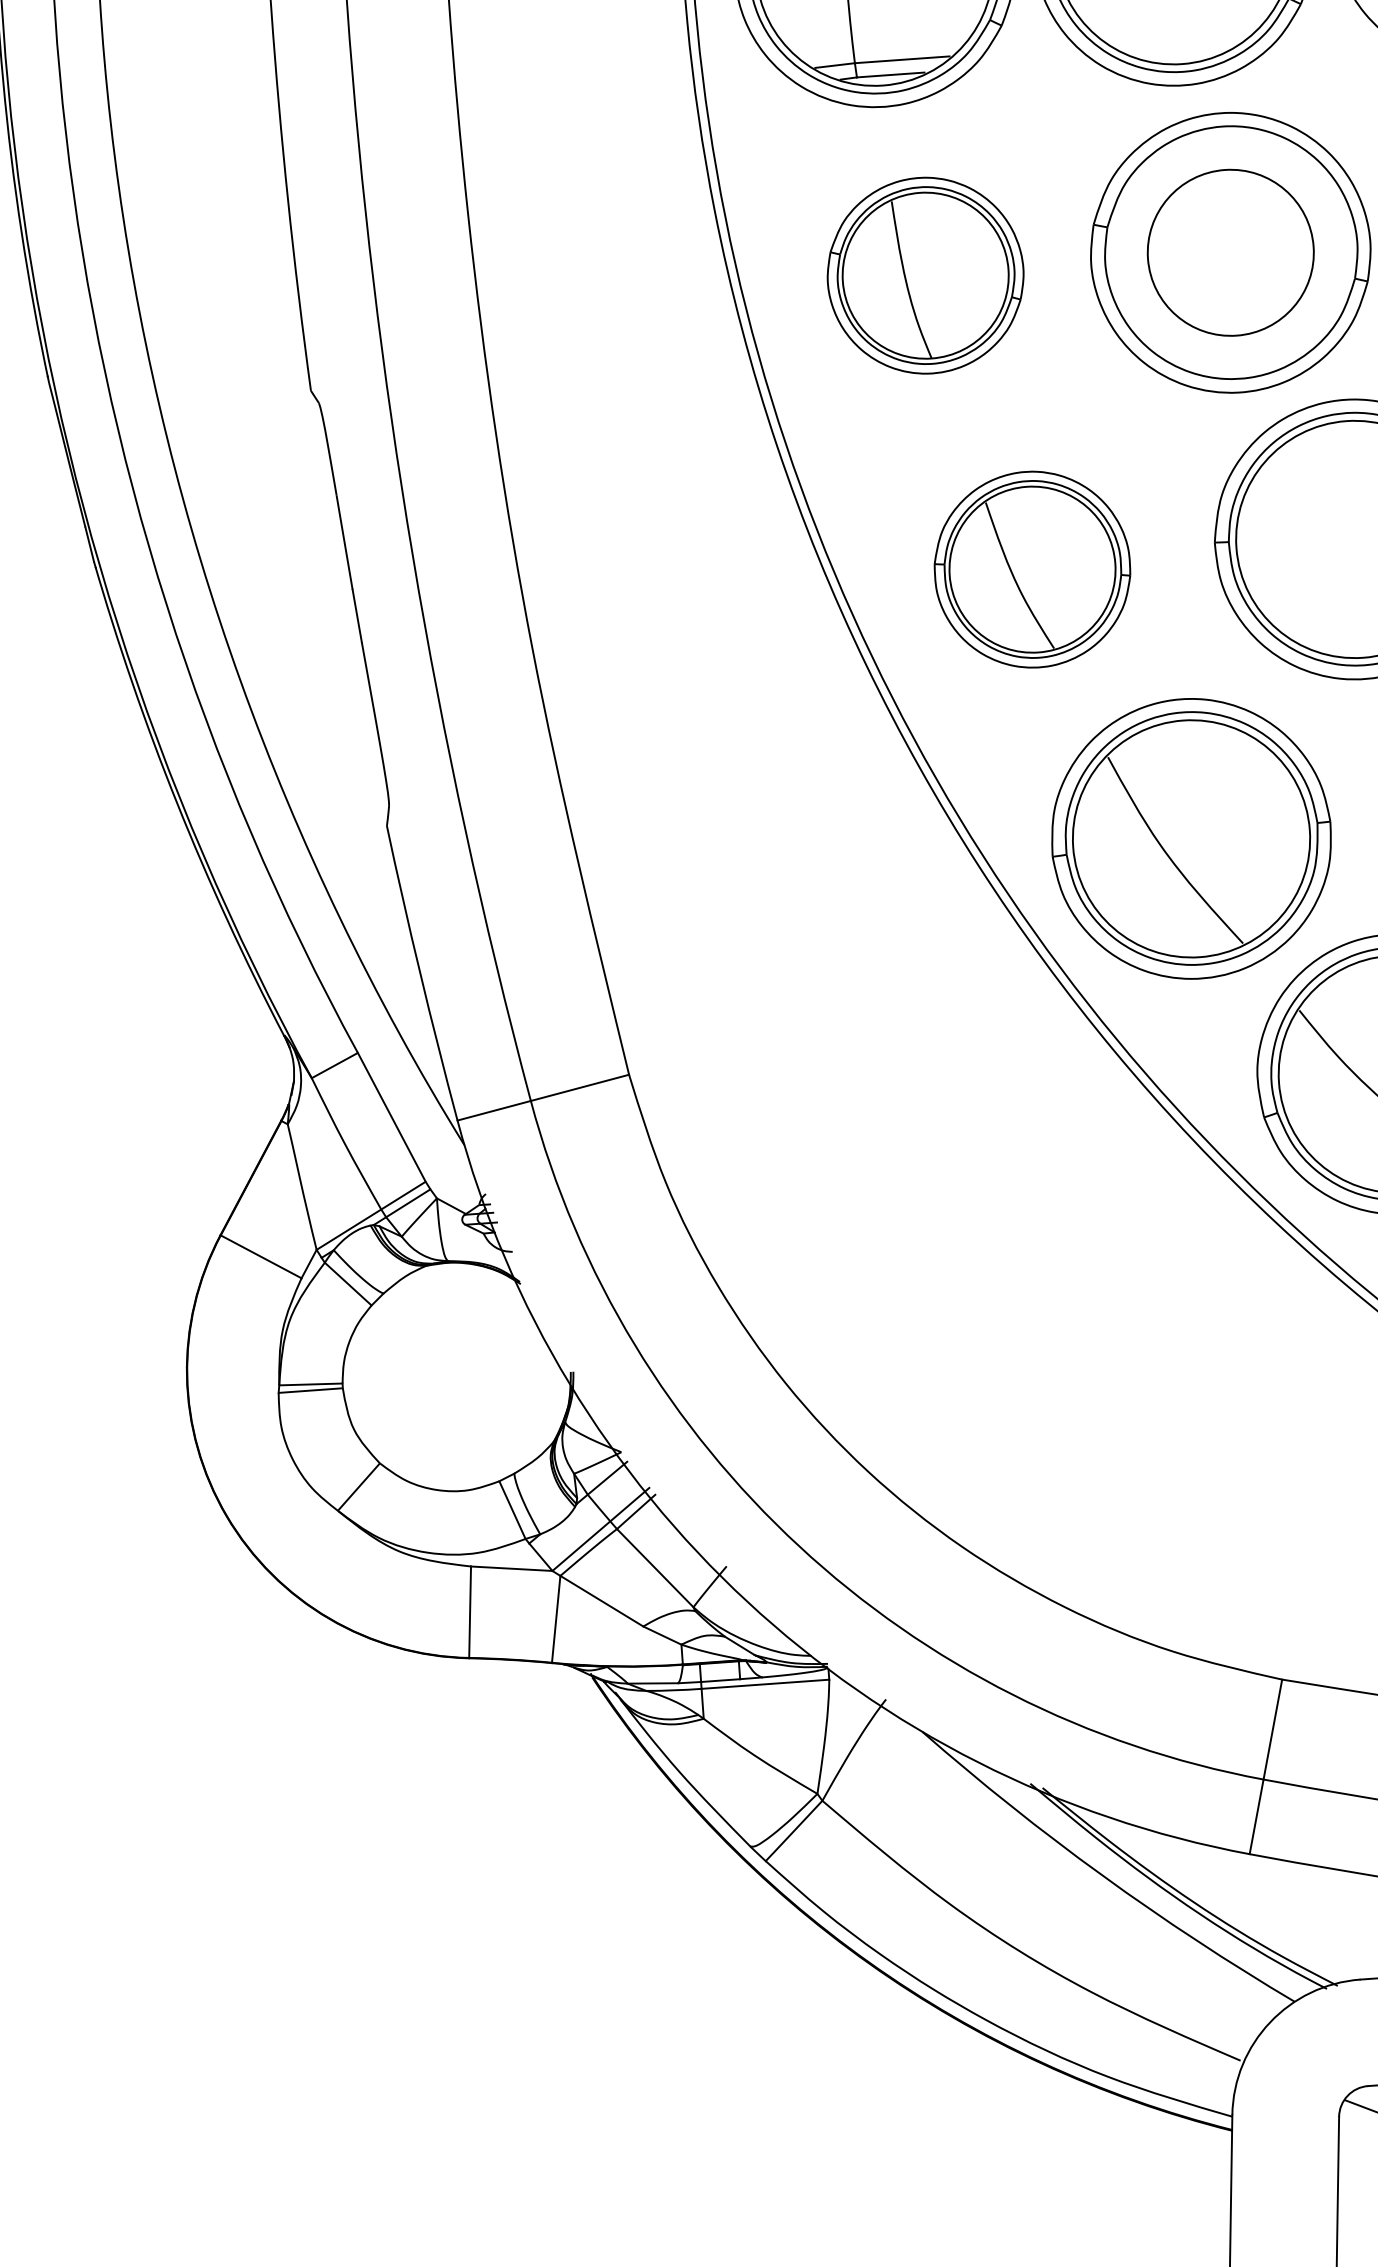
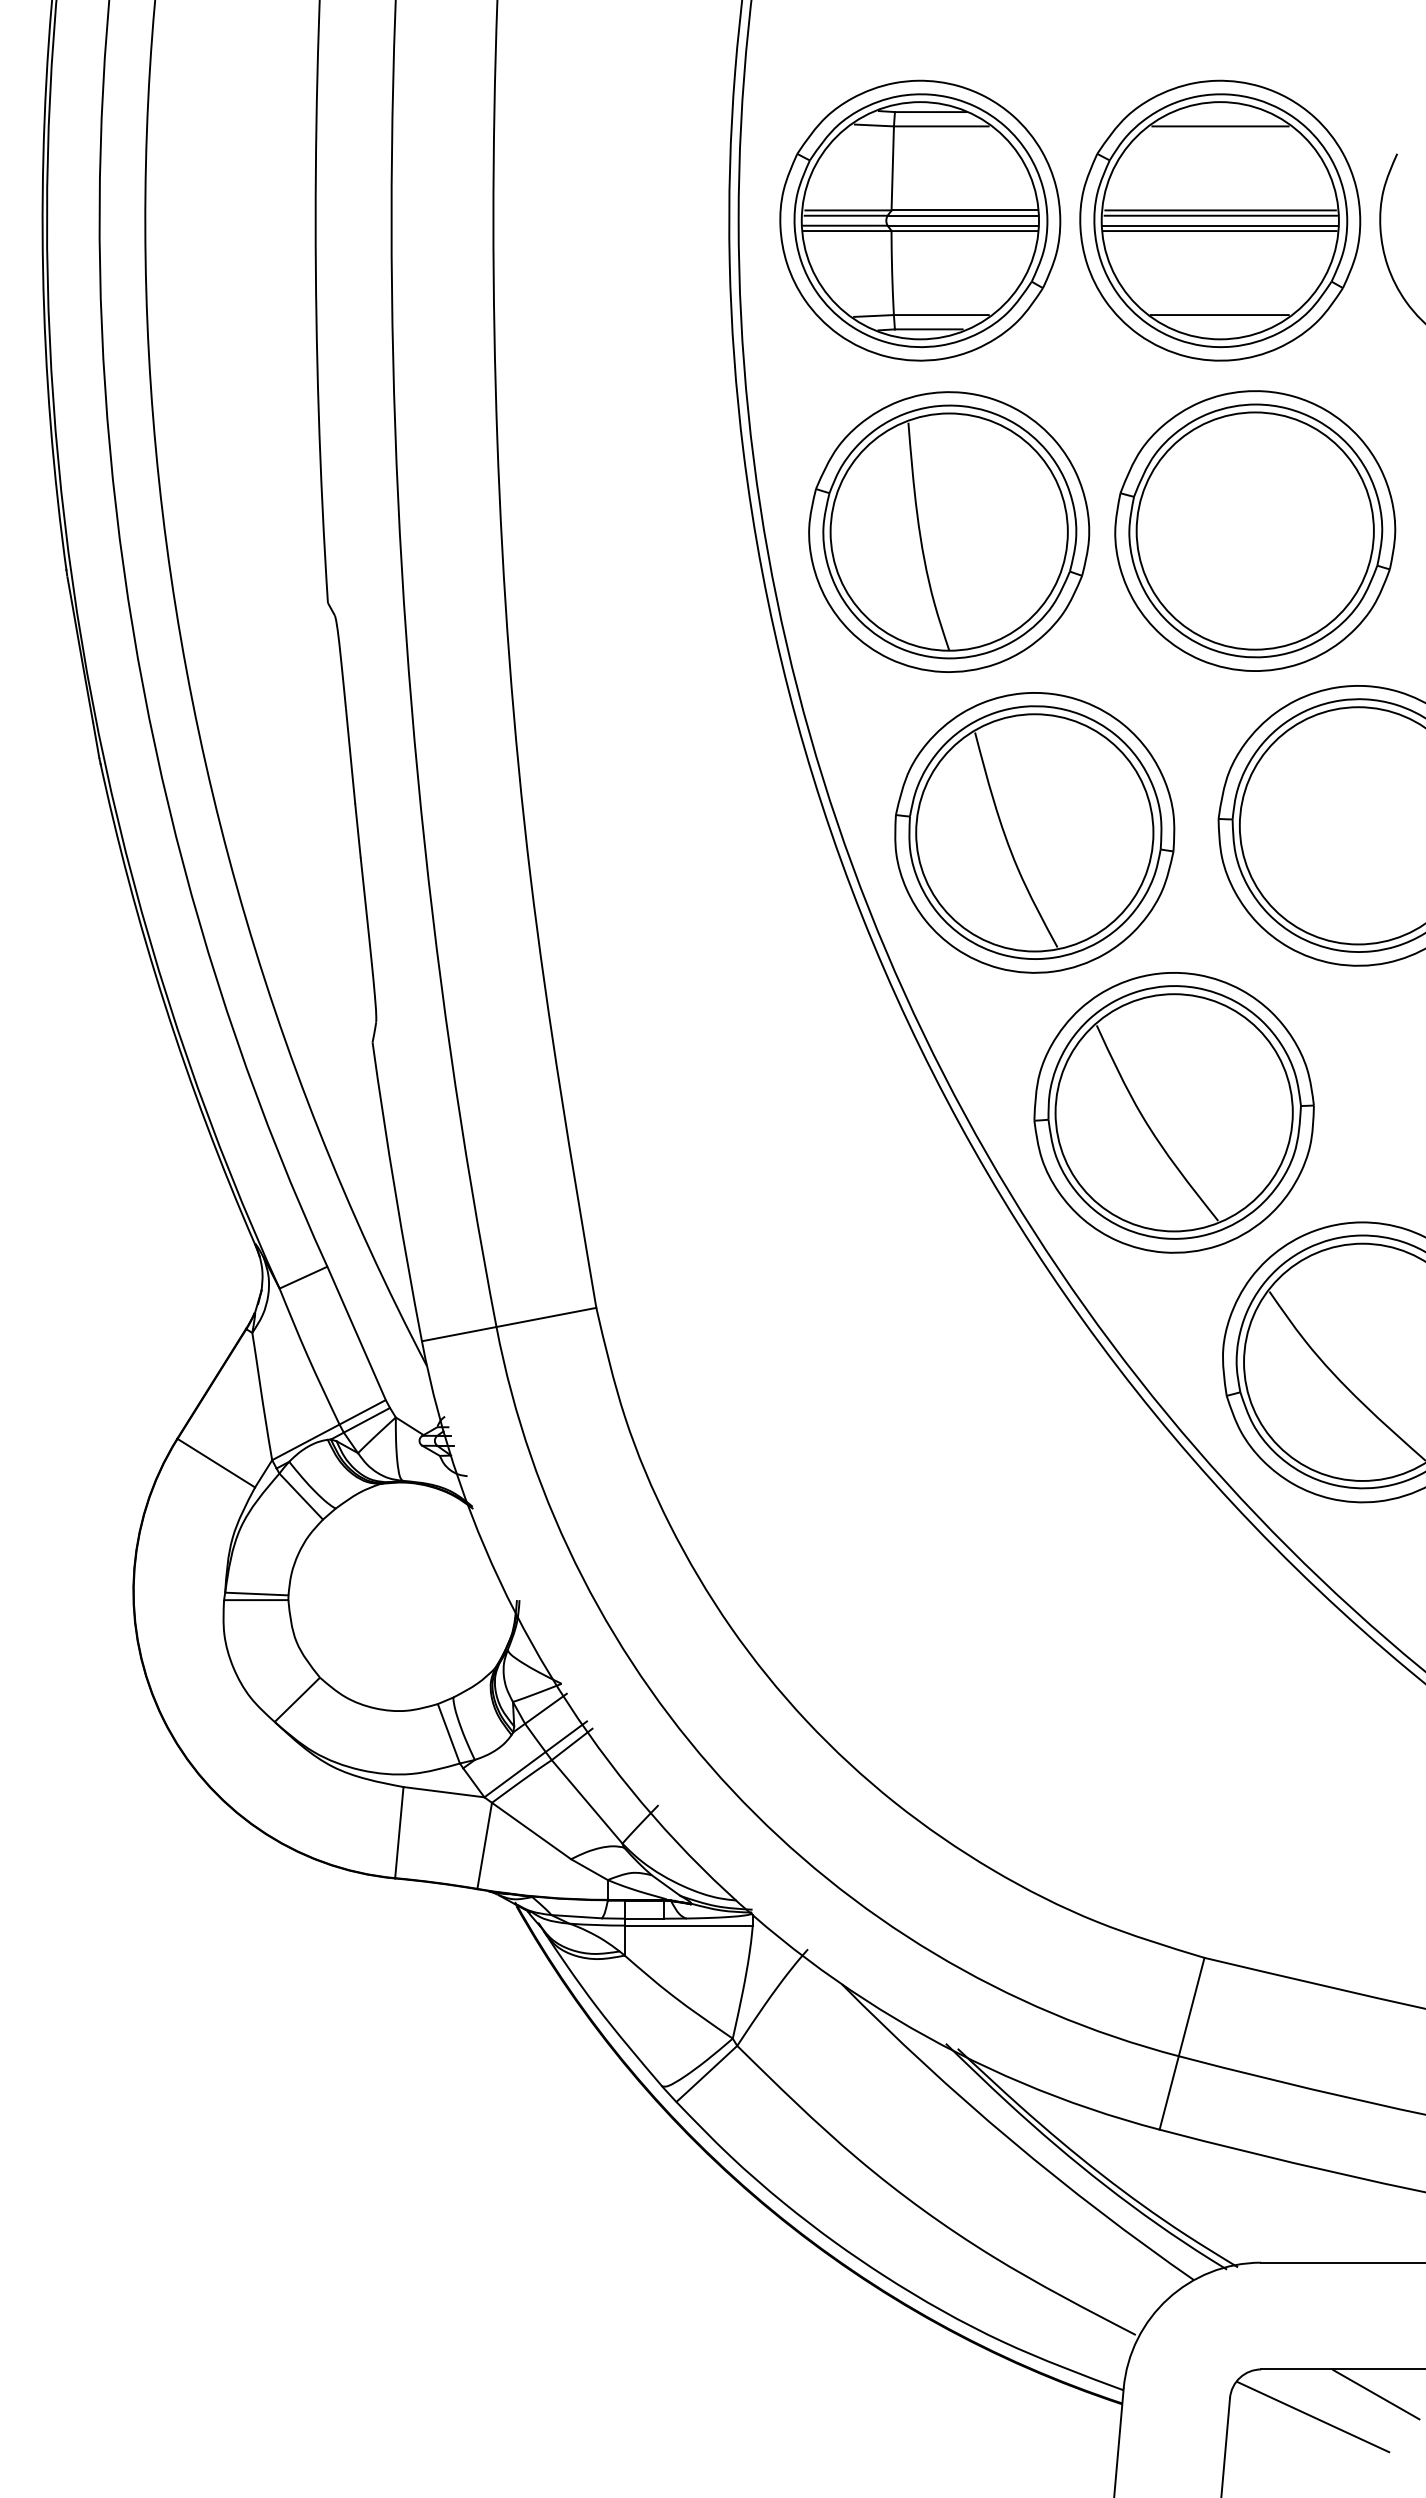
line: (1179, 40) -> (1219, 315), added
circle: (1229, 252) -> (1254, 530), size x1.43
part: (925, 275) -> (949, 531), size x1.43
part: (1032, 569) -> (1034, 832), size x1.43

